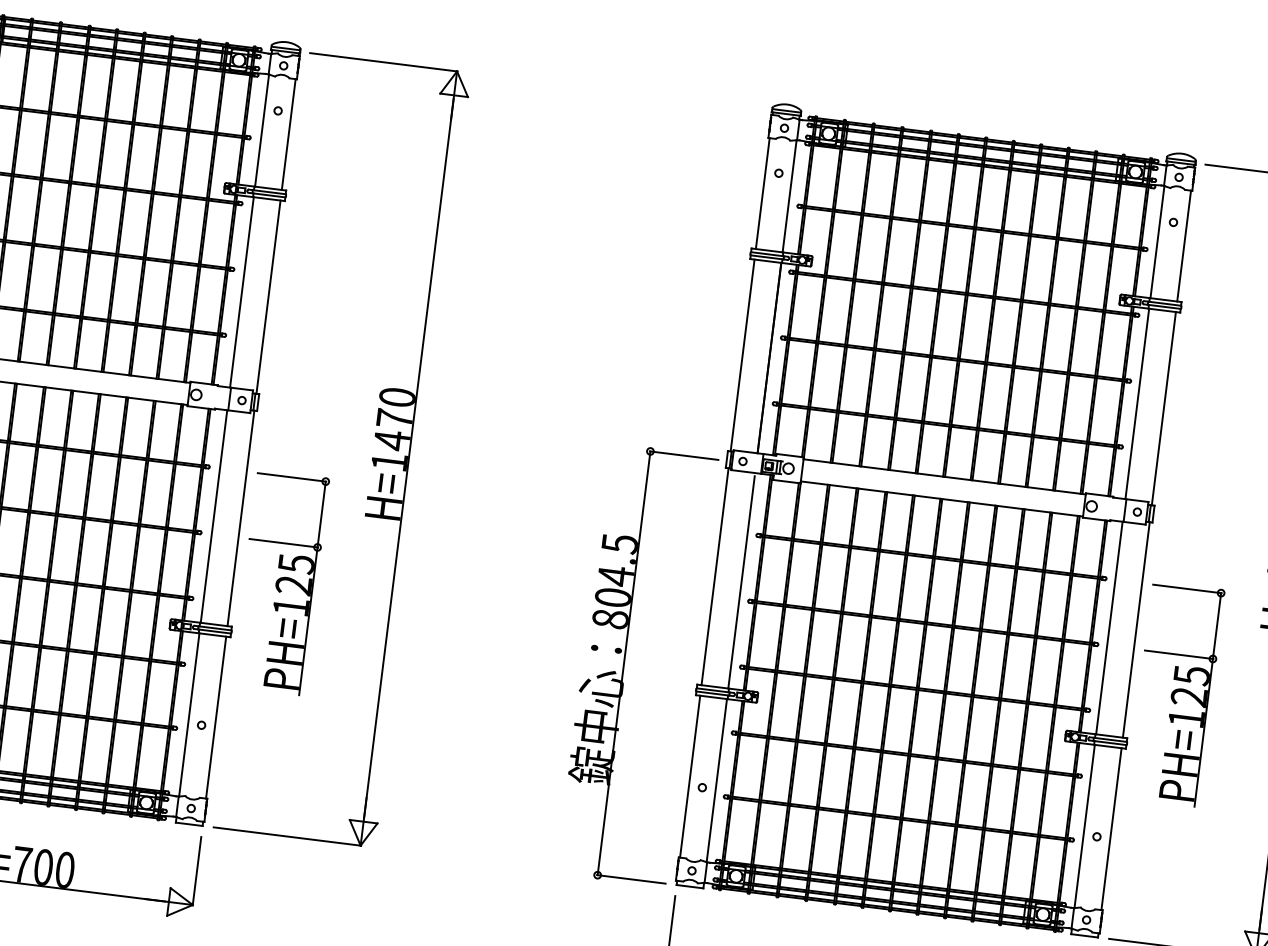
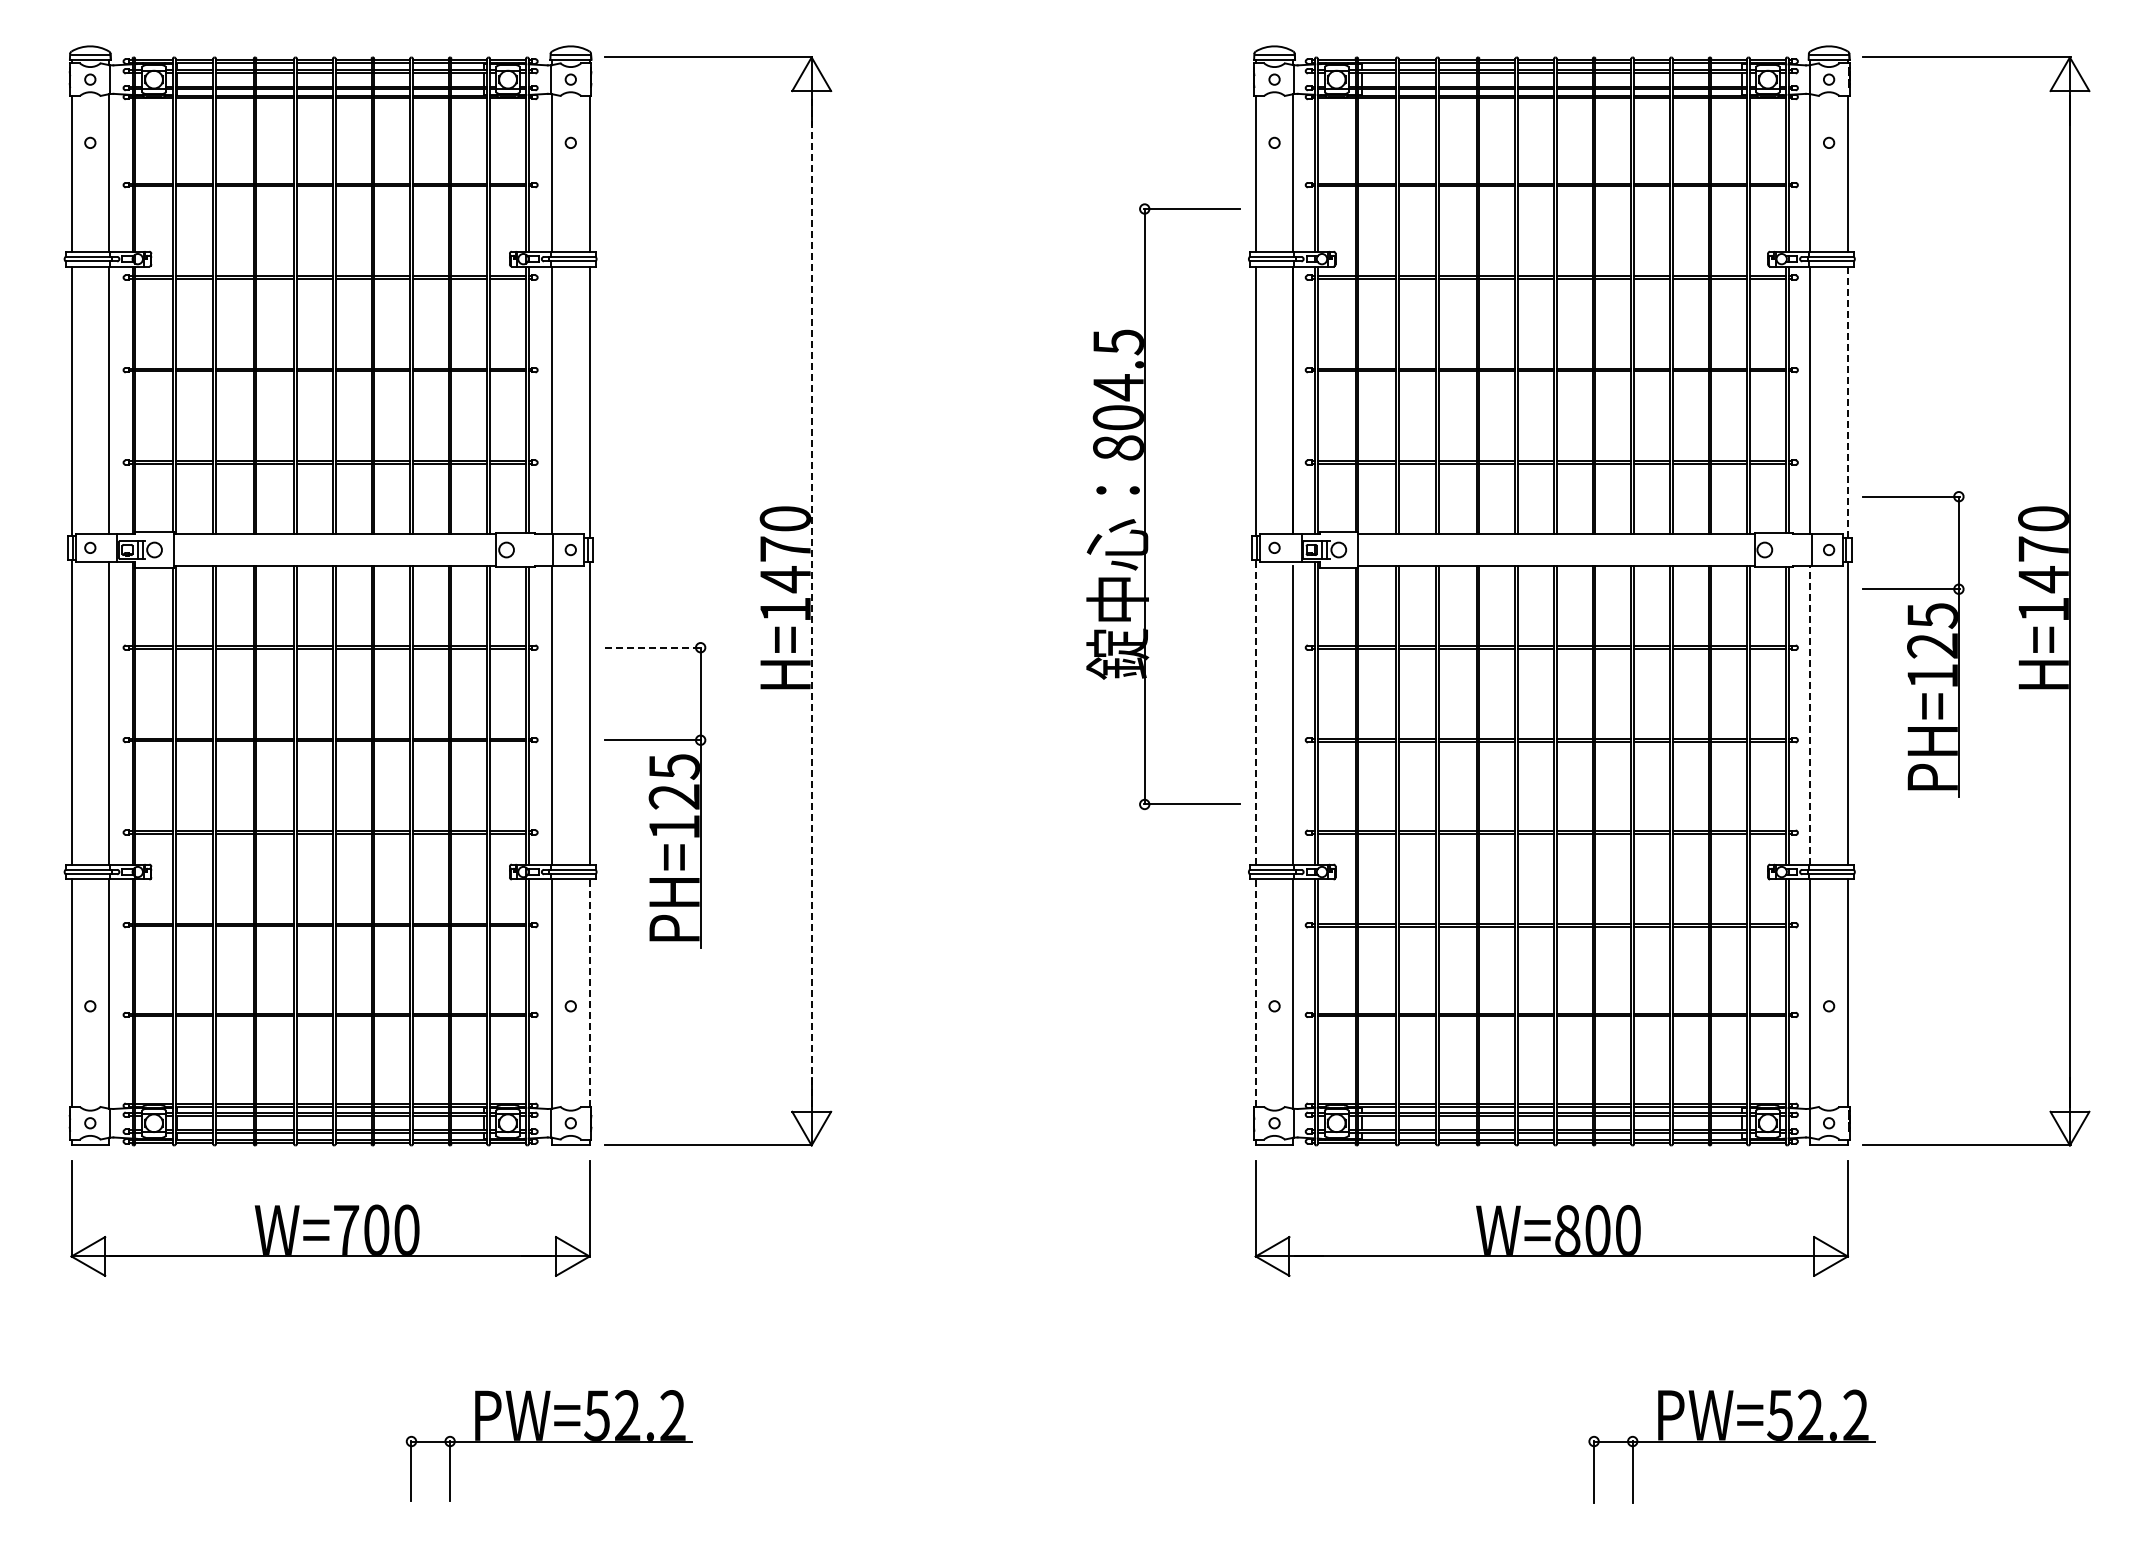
line: (1163, 408) -> (1847, 402), solid -> dashed
line: (408, 457) -> (811, 600), solid -> dashed
line: (292, 477) -> (653, 647), solid -> dashed
line: (714, 576) -> (1255, 711), solid -> dashed
line: (1109, 627) -> (1810, 714), solid -> dashed
part: (624, 663) -> (1145, 506), moved
part: (1175, 694) -> (1913, 644), moved
line: (216, 717) -> (589, 993), solid -> dashed
line: (689, 776) -> (1255, 993), solid -> dashed

